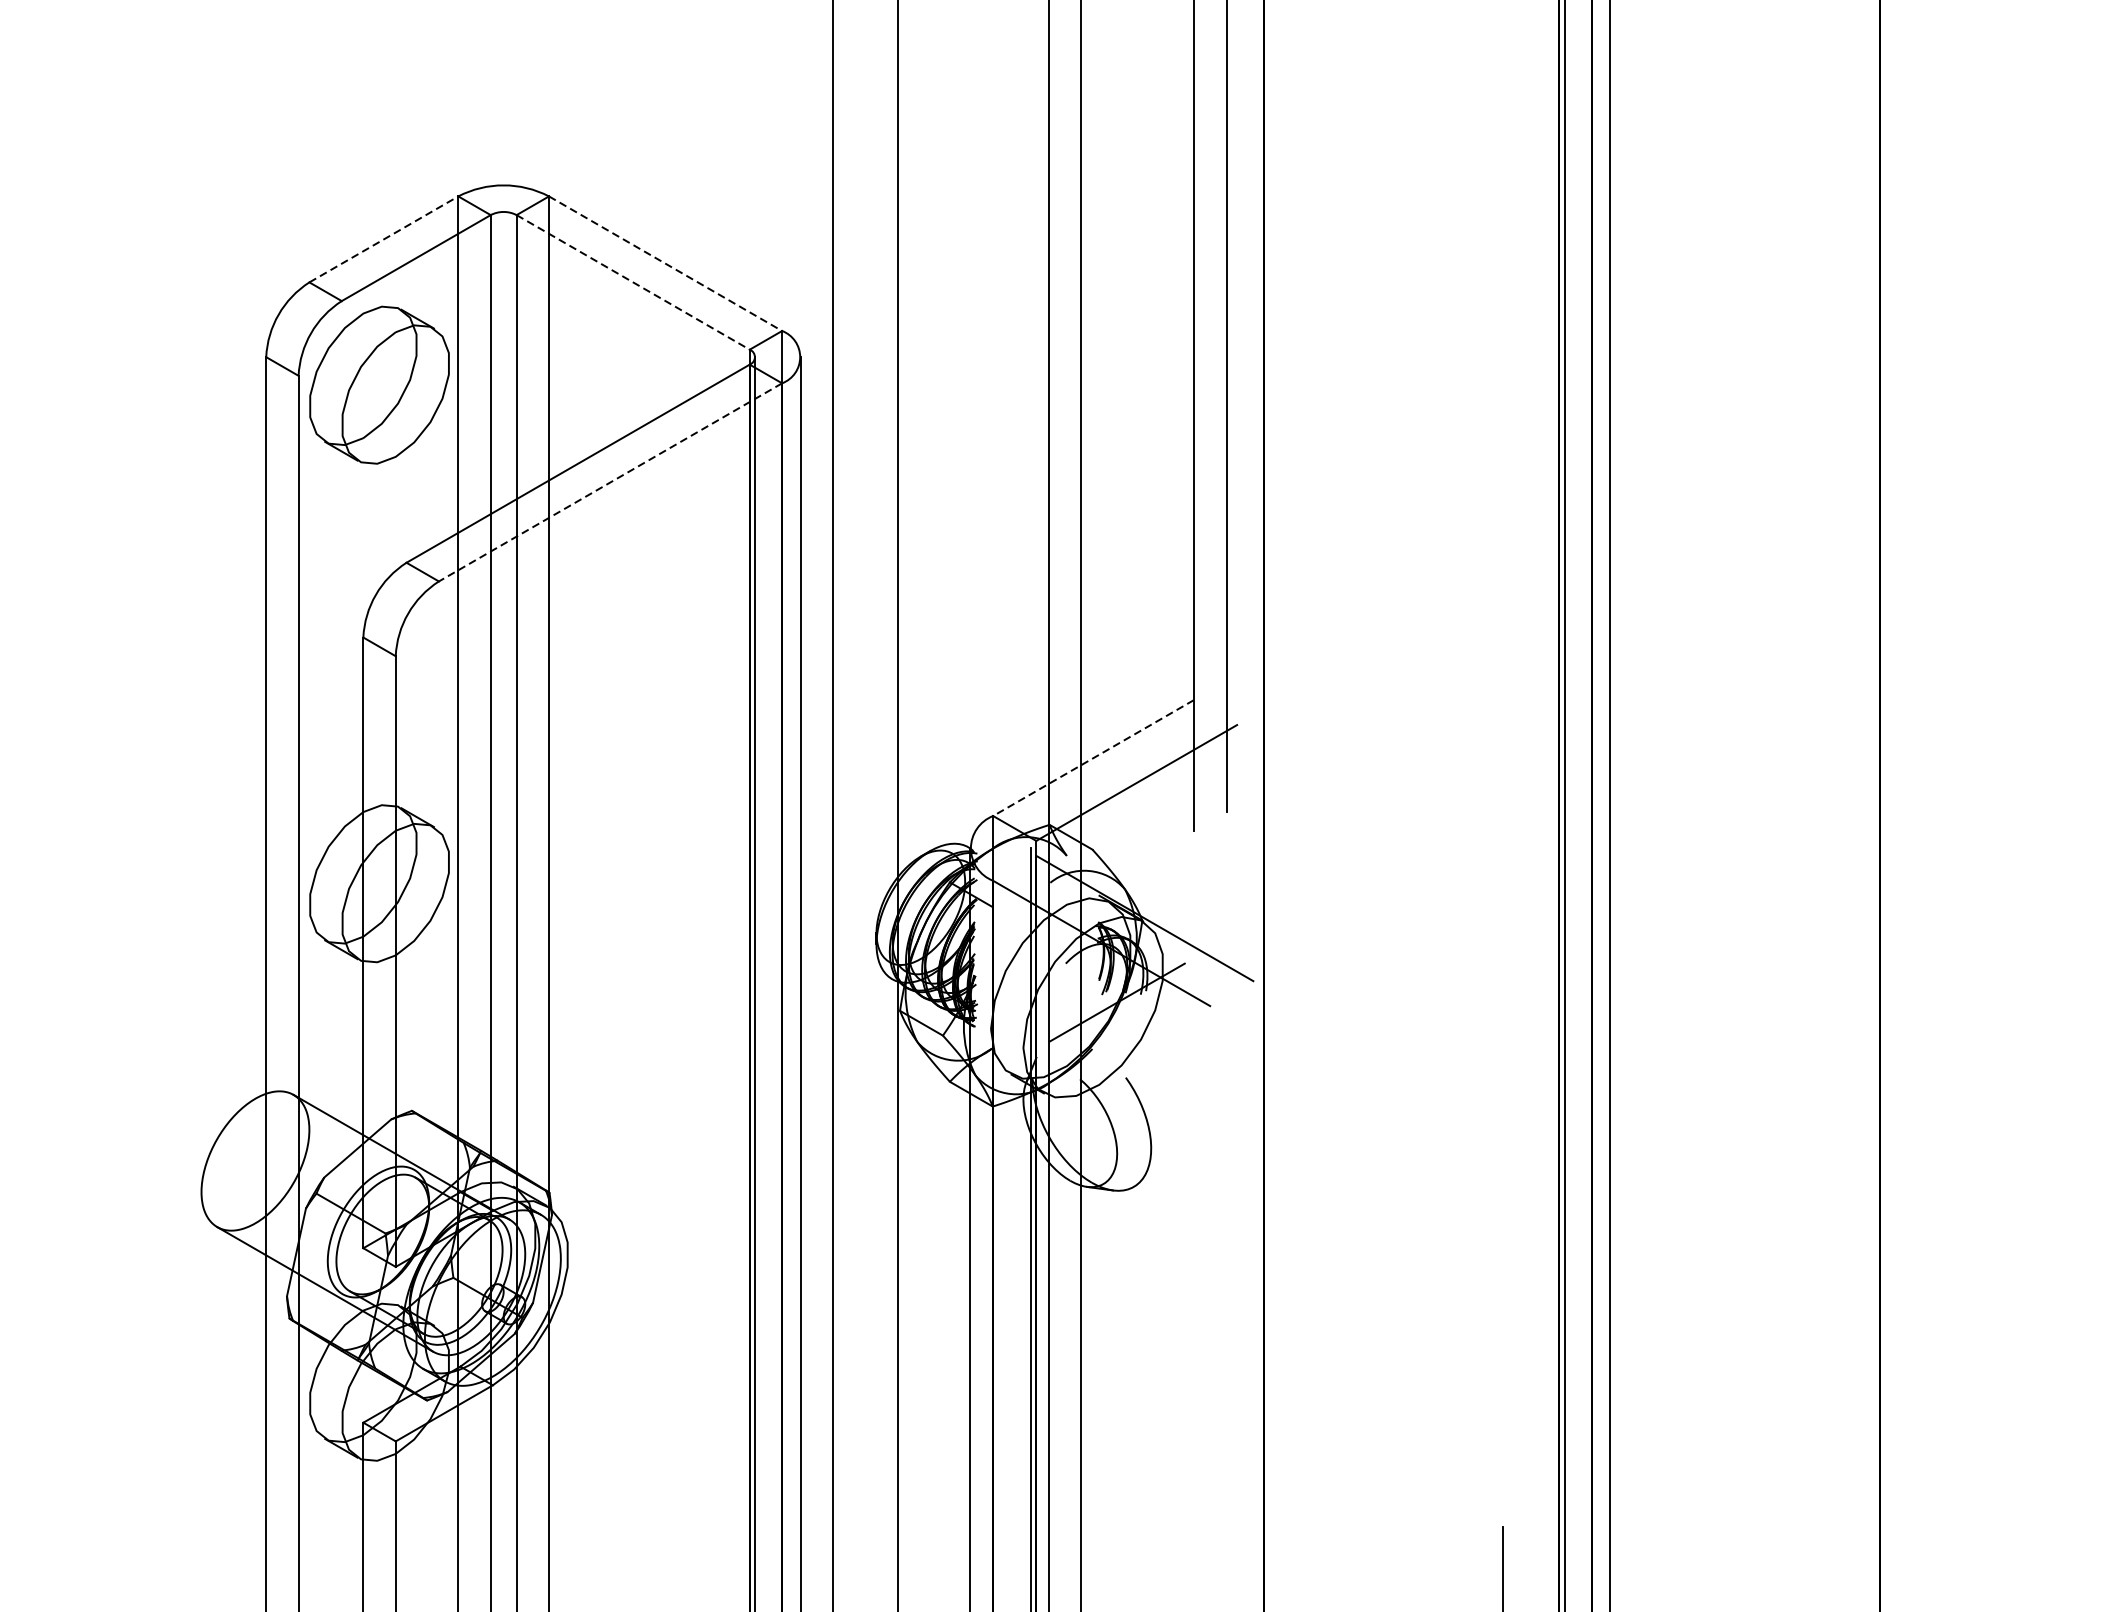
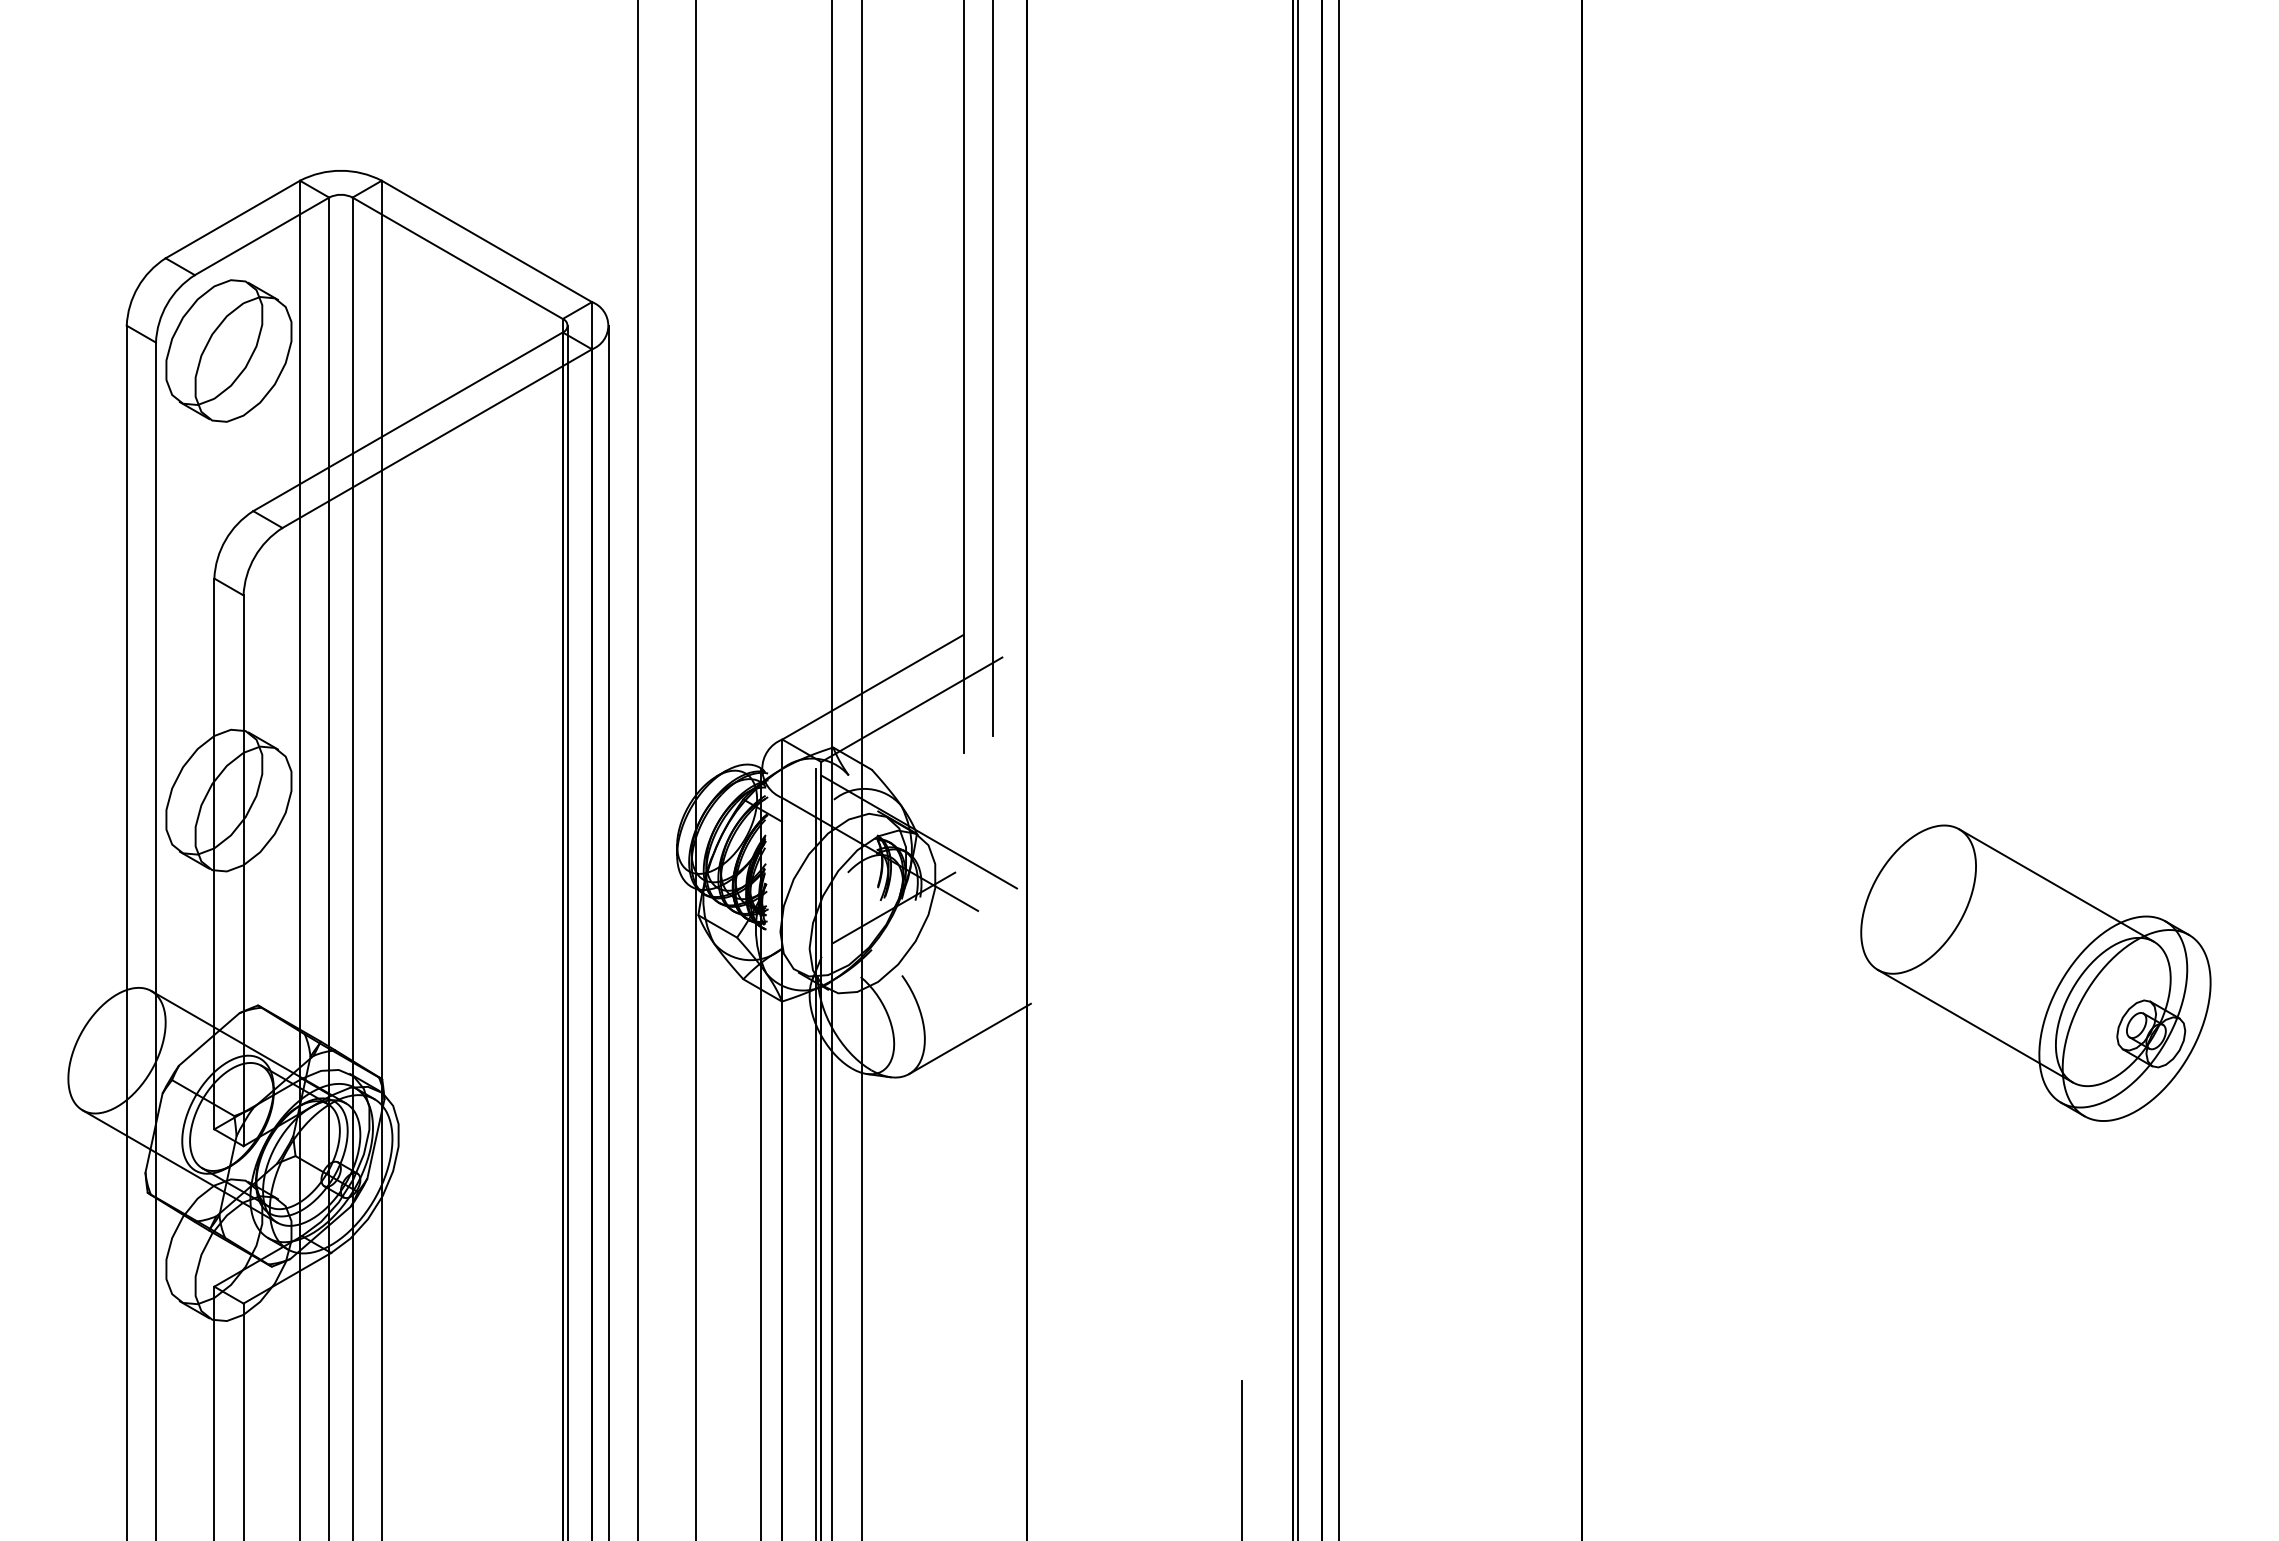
line: (383, 239) -> (232, 219), dashed -> solid
line: (666, 263) -> (487, 241), dashed -> solid
line: (634, 282) -> (458, 258), dashed -> solid
line: (610, 482) -> (437, 438), dashed -> solid
line: (1093, 758) -> (872, 687), dashed -> solid
line: (1200, 1147) -> (969, 1038), added

